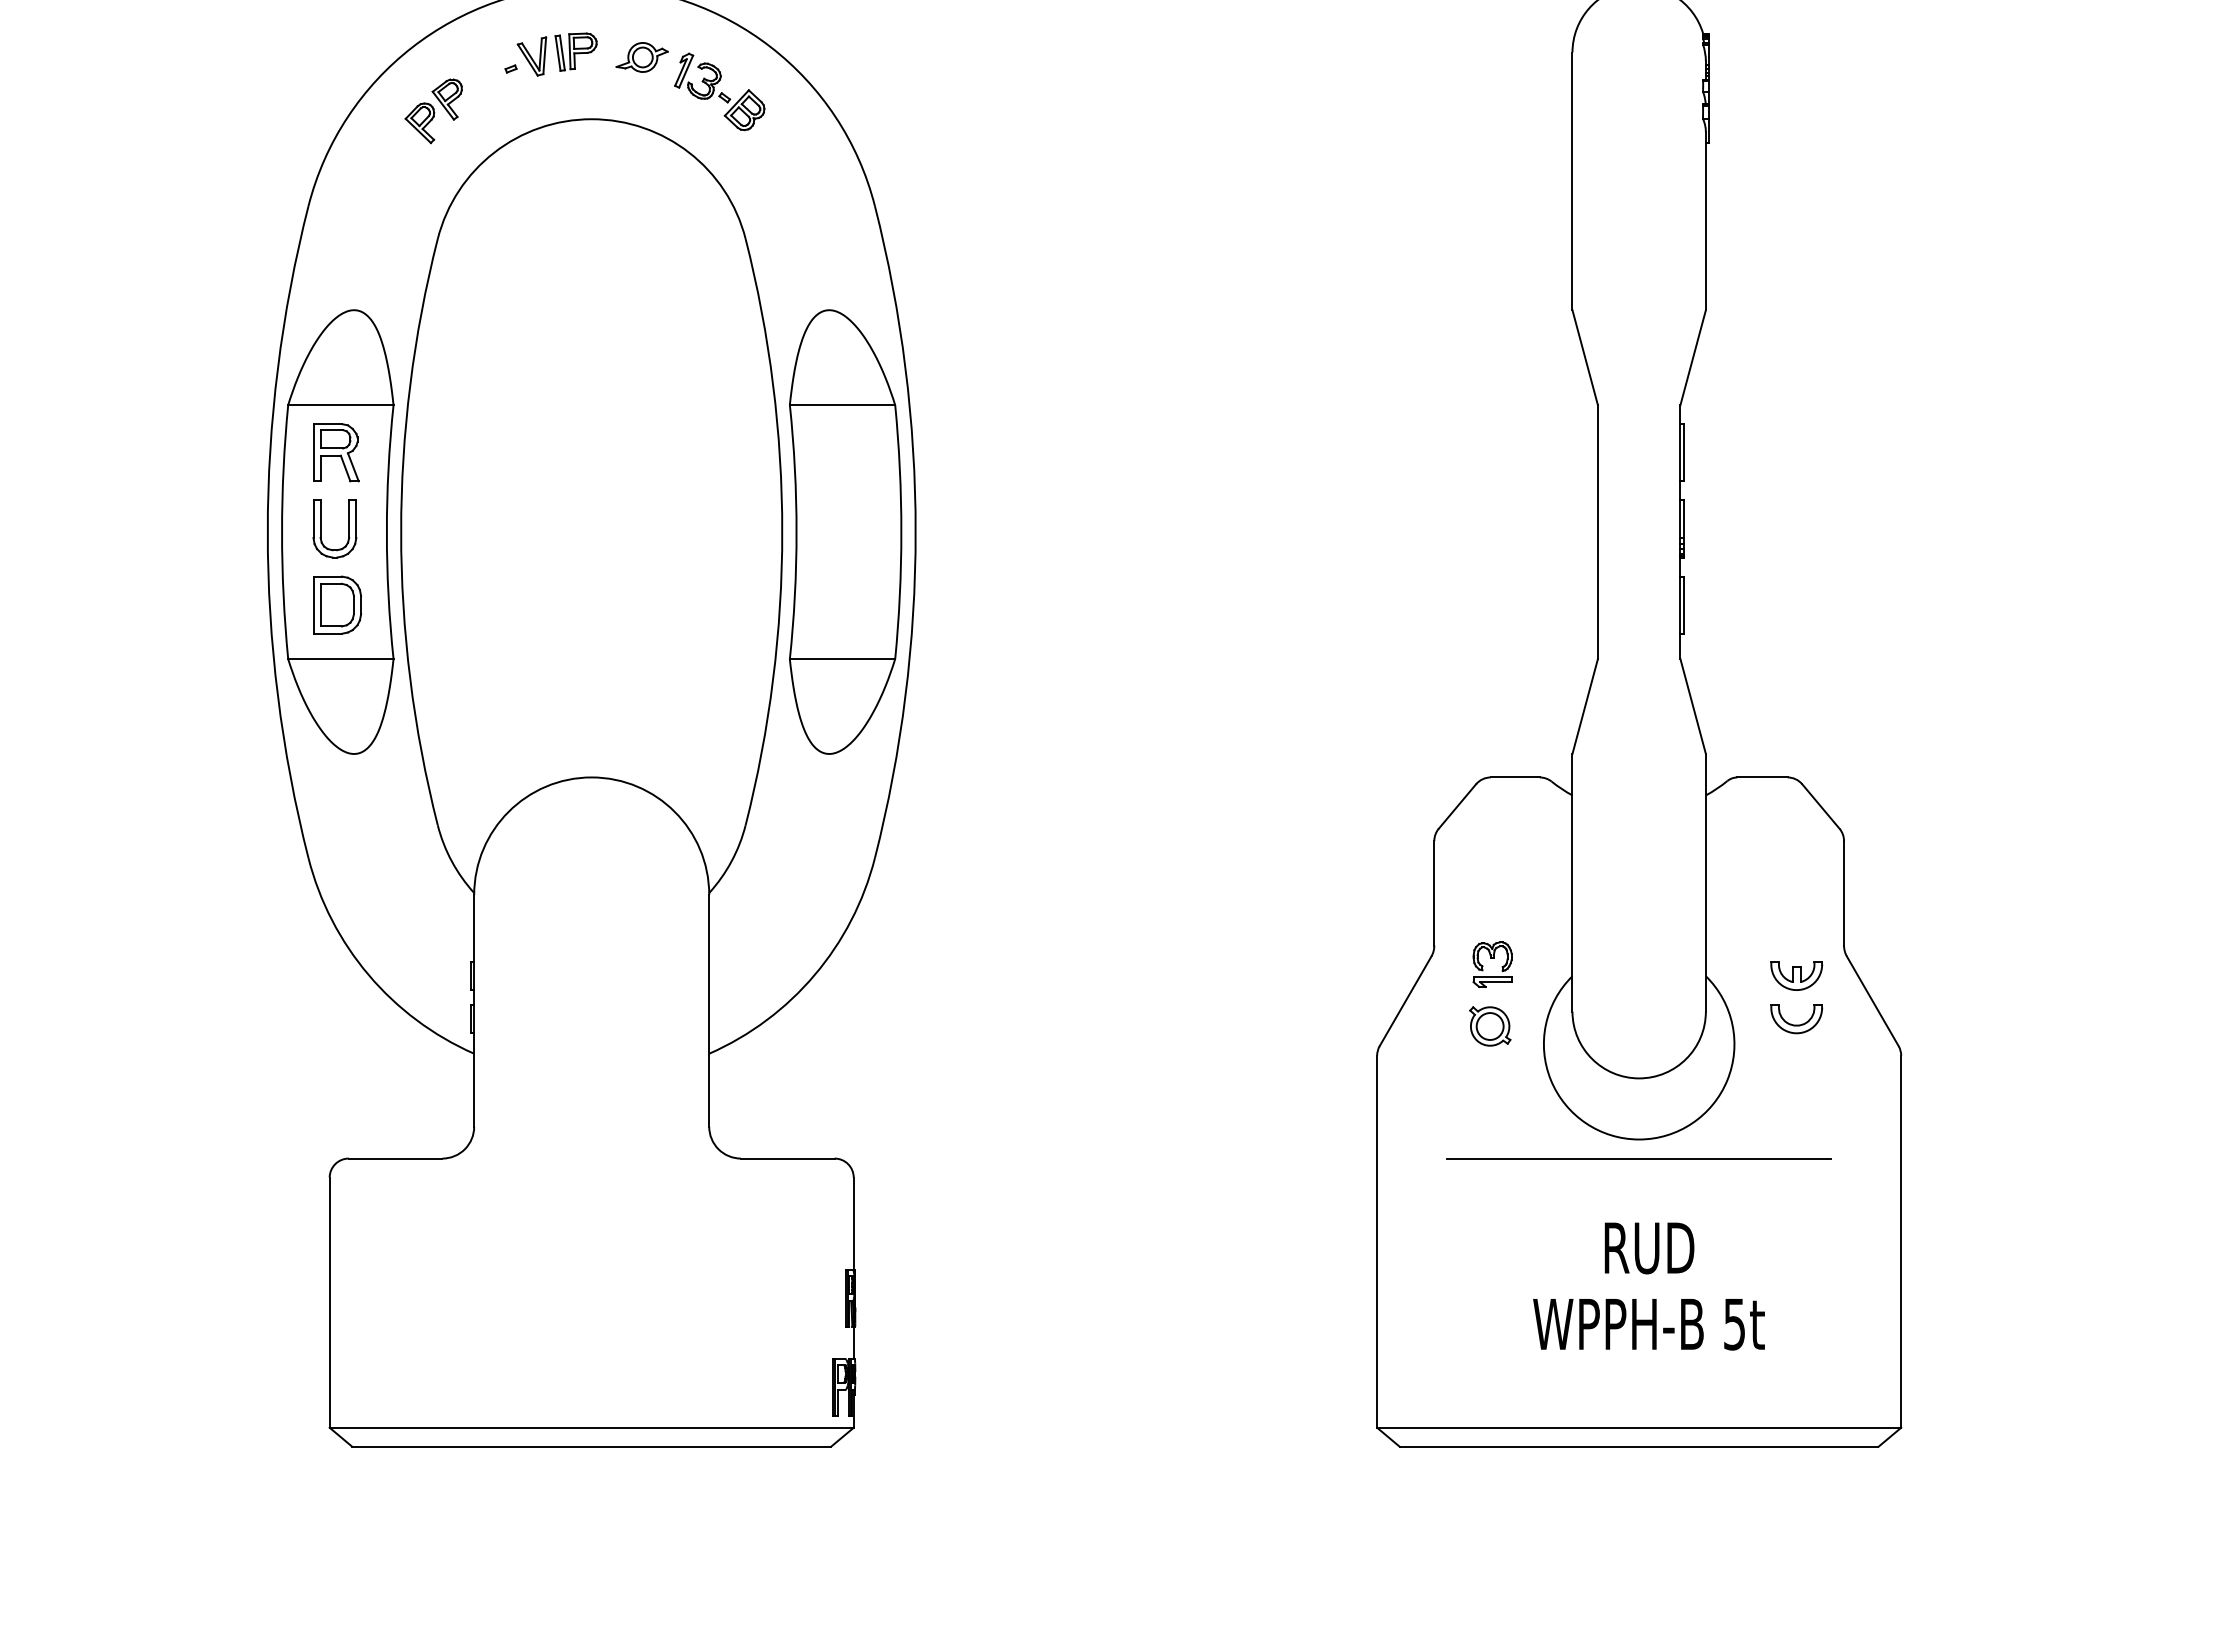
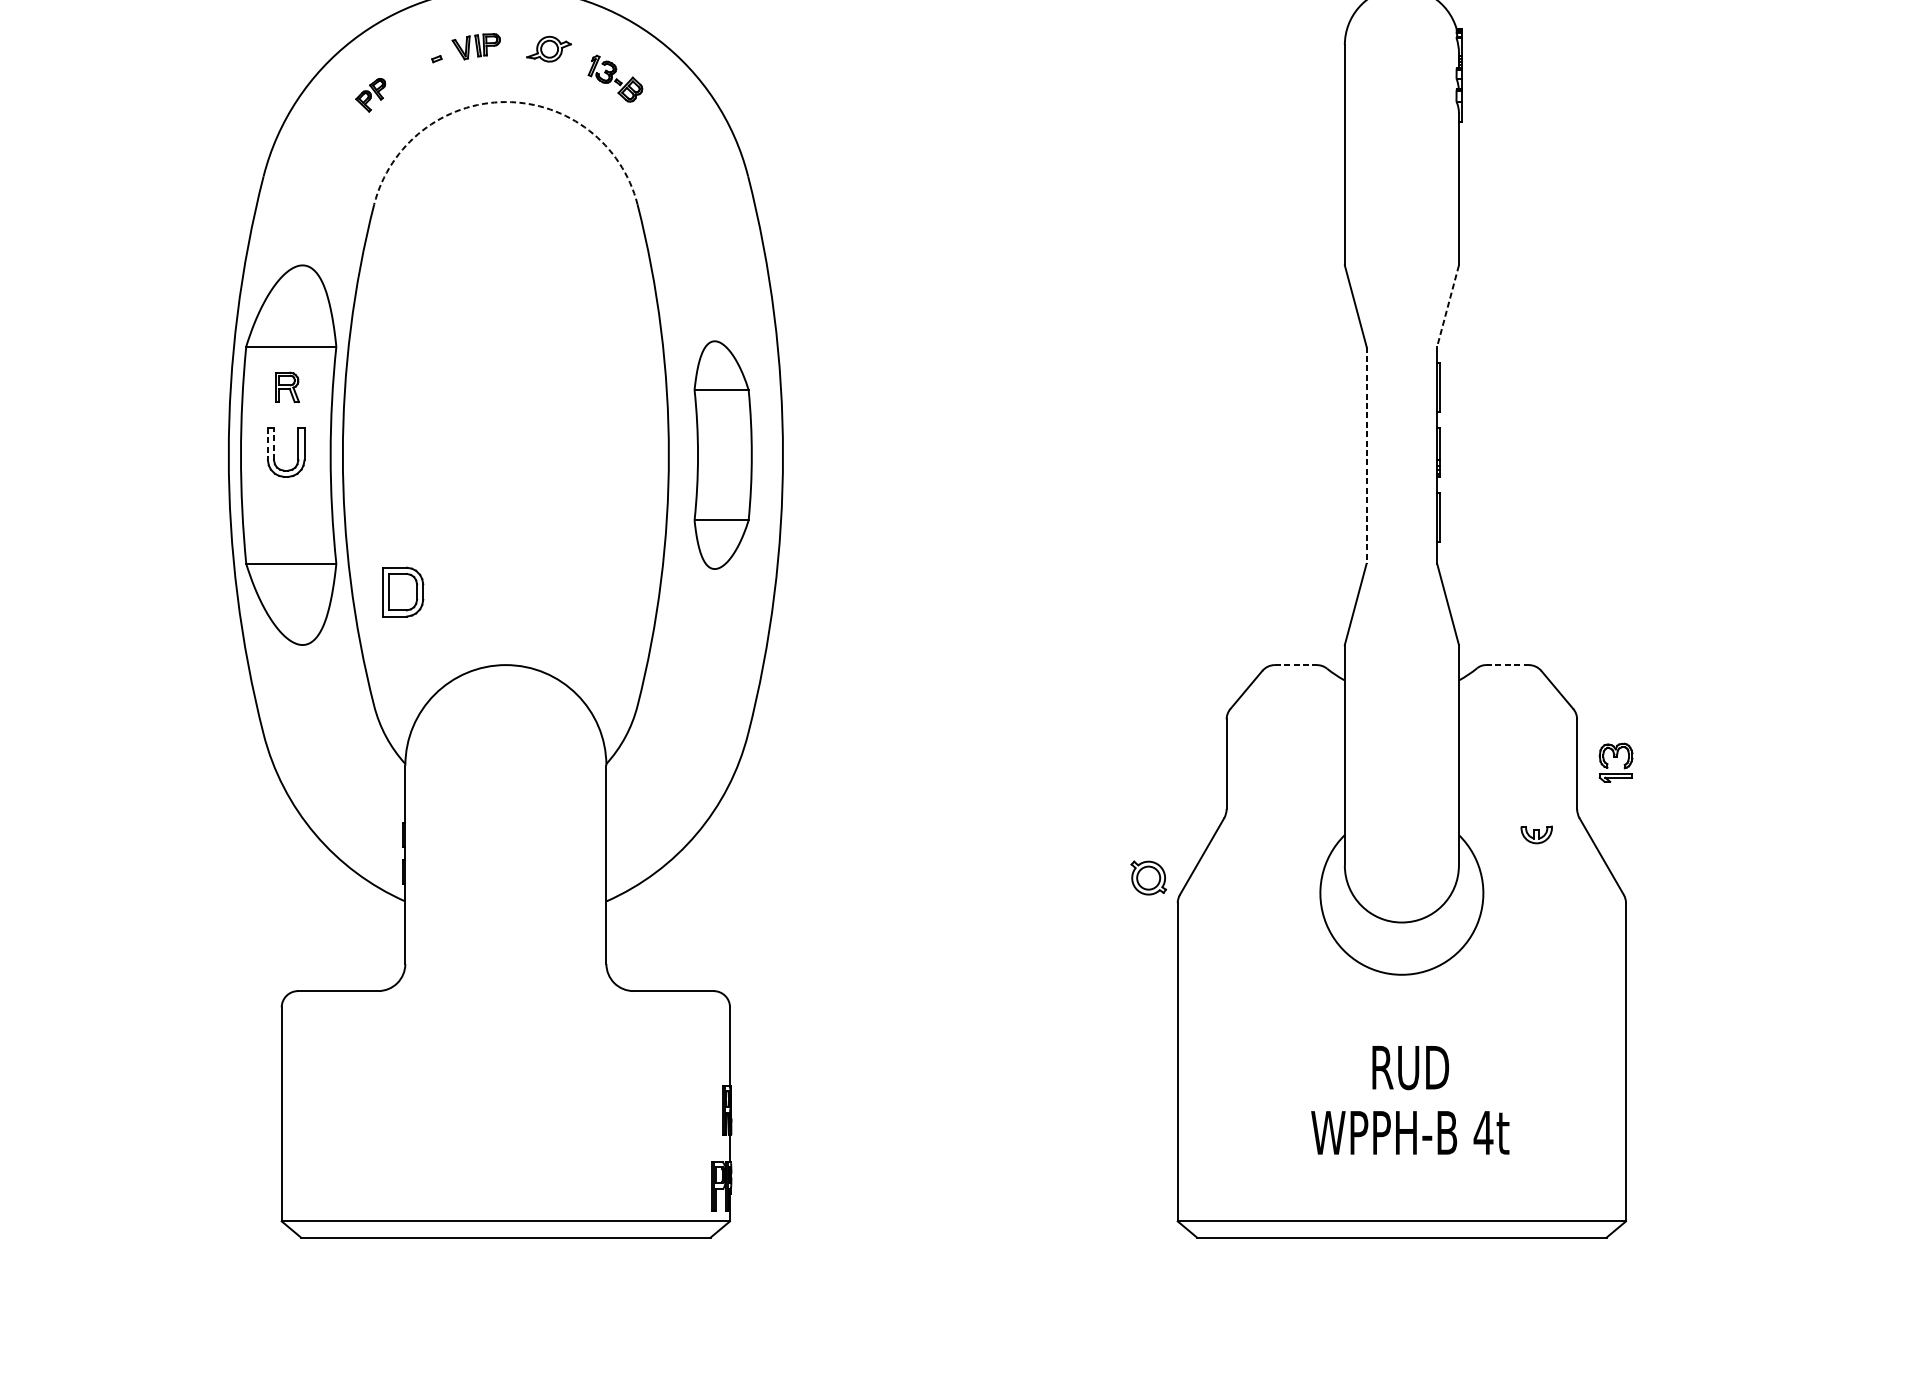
part: (556, 54) -> (475, 46), size x0.7
part: (719, 91) -> (615, 78), size x0.7
part: (433, 111) -> (370, 95), size x0.6
arc: (591, 119) -> (505, 102), solid -> dashed
line: (1693, 358) -> (1448, 306), solid -> dashed
part: (336, 452) -> (287, 387), size x0.6
line: (313, 519) -> (267, 444), solid -> dashed
line: (320, 519) -> (273, 444), solid -> dashed
part: (845, 531) -> (722, 454), size x0.6
line: (1597, 532) -> (1366, 455), solid -> dashed
part: (337, 604) -> (403, 591), moved
line: (1515, 777) -> (1296, 665), solid -> dashed
line: (1763, 777) -> (1508, 665), solid -> dashed
part: (1492, 964) -> (1616, 762), moved
part: (1796, 975) -> (1536, 834), size x0.7
part: (1796, 1019) -> (1536, 872), removed
part: (1490, 1026) -> (1148, 878), moved
line: (1638, 1158) -> (1401, 991), removed
text: (1734, 1324) -> (1483, 1133), 5t -> 4t

